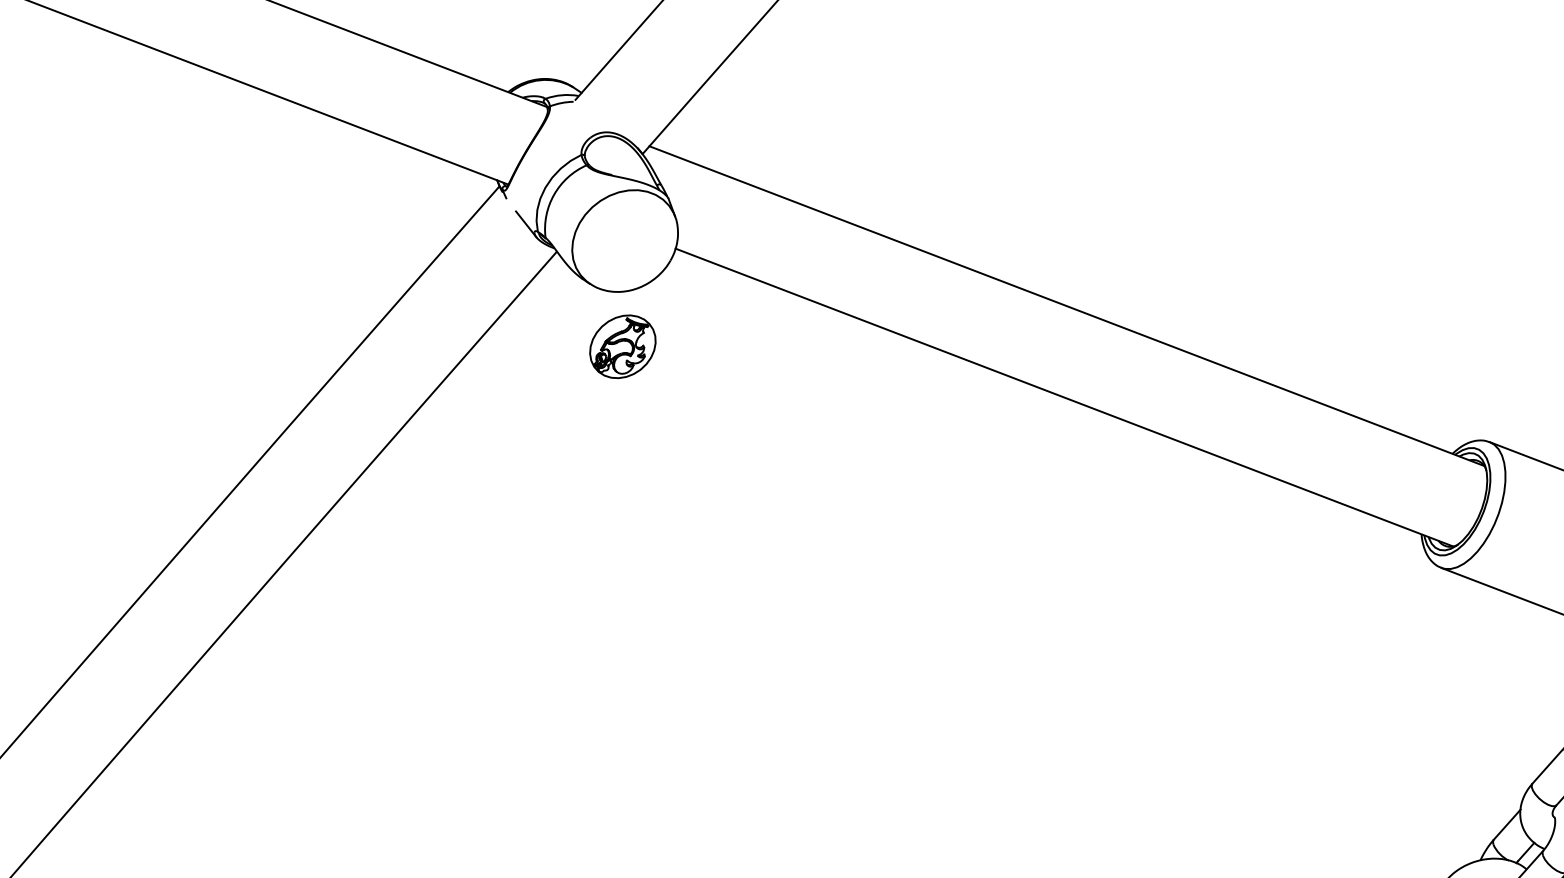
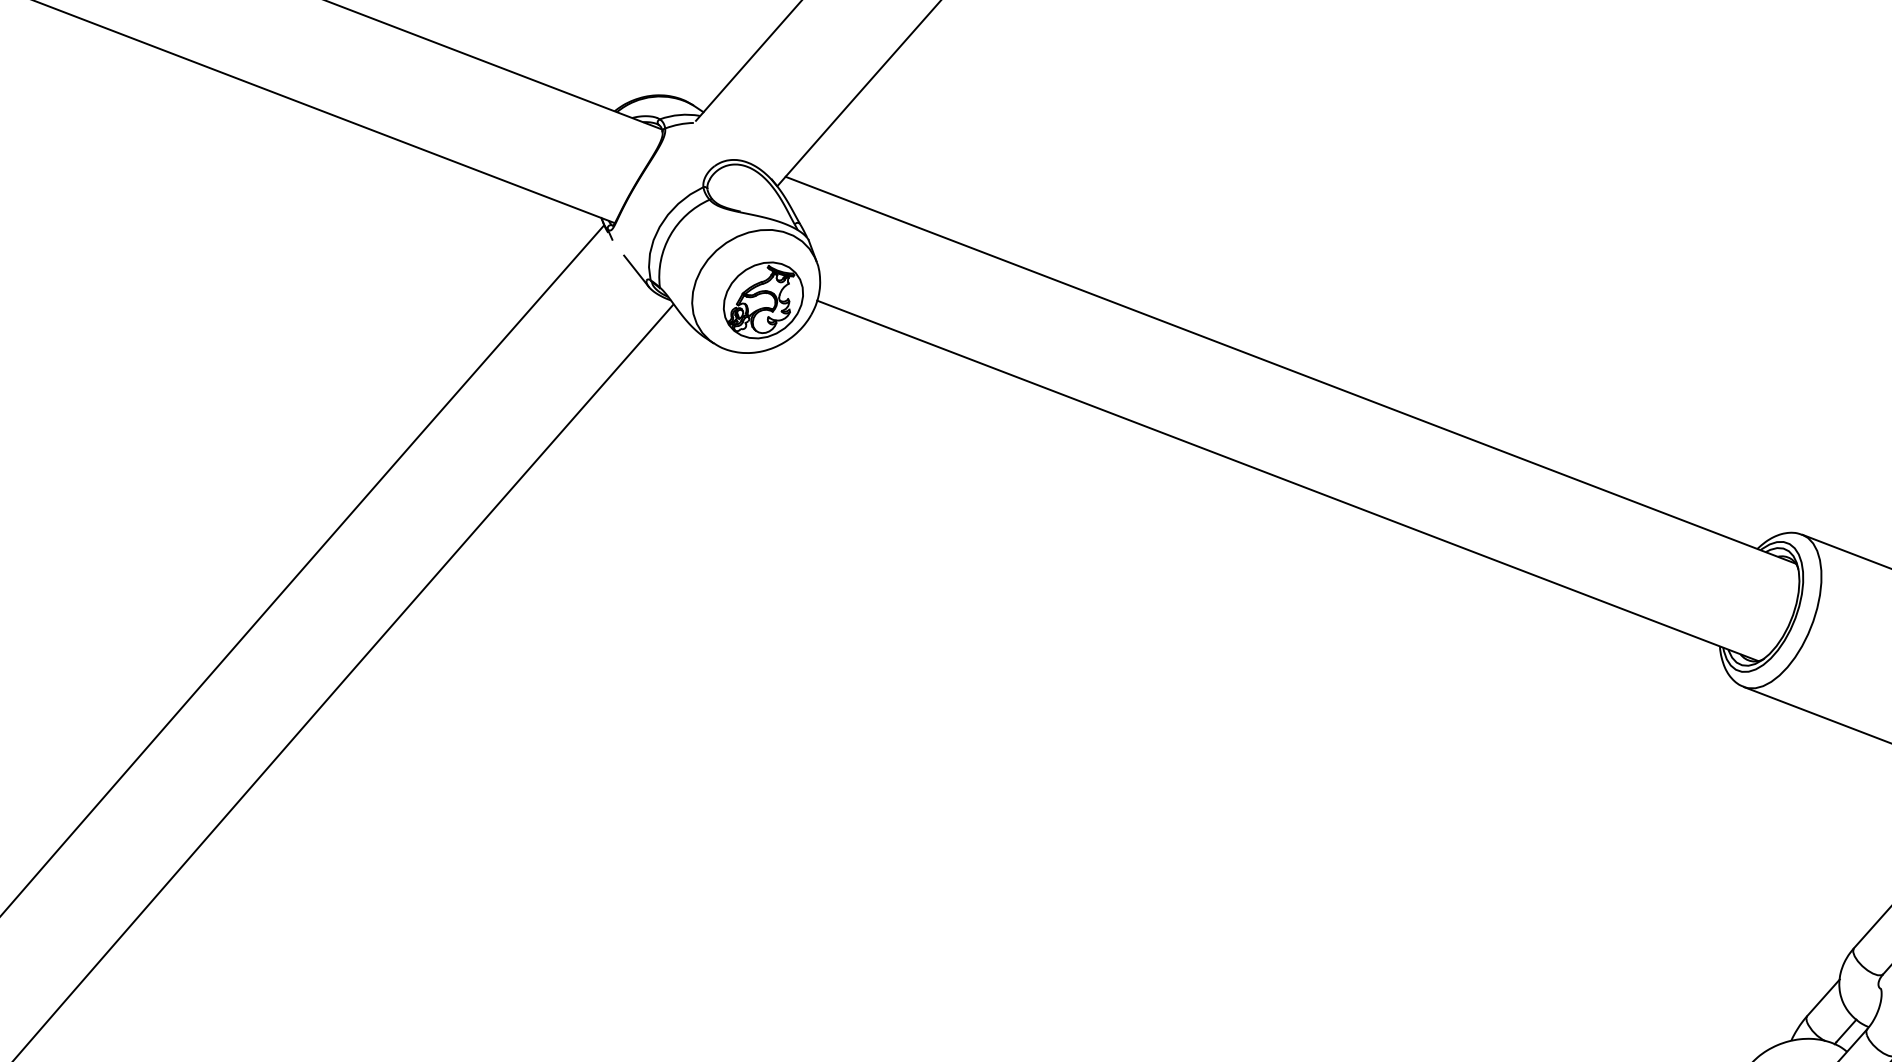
part: (622, 346) -> (763, 300), moved

